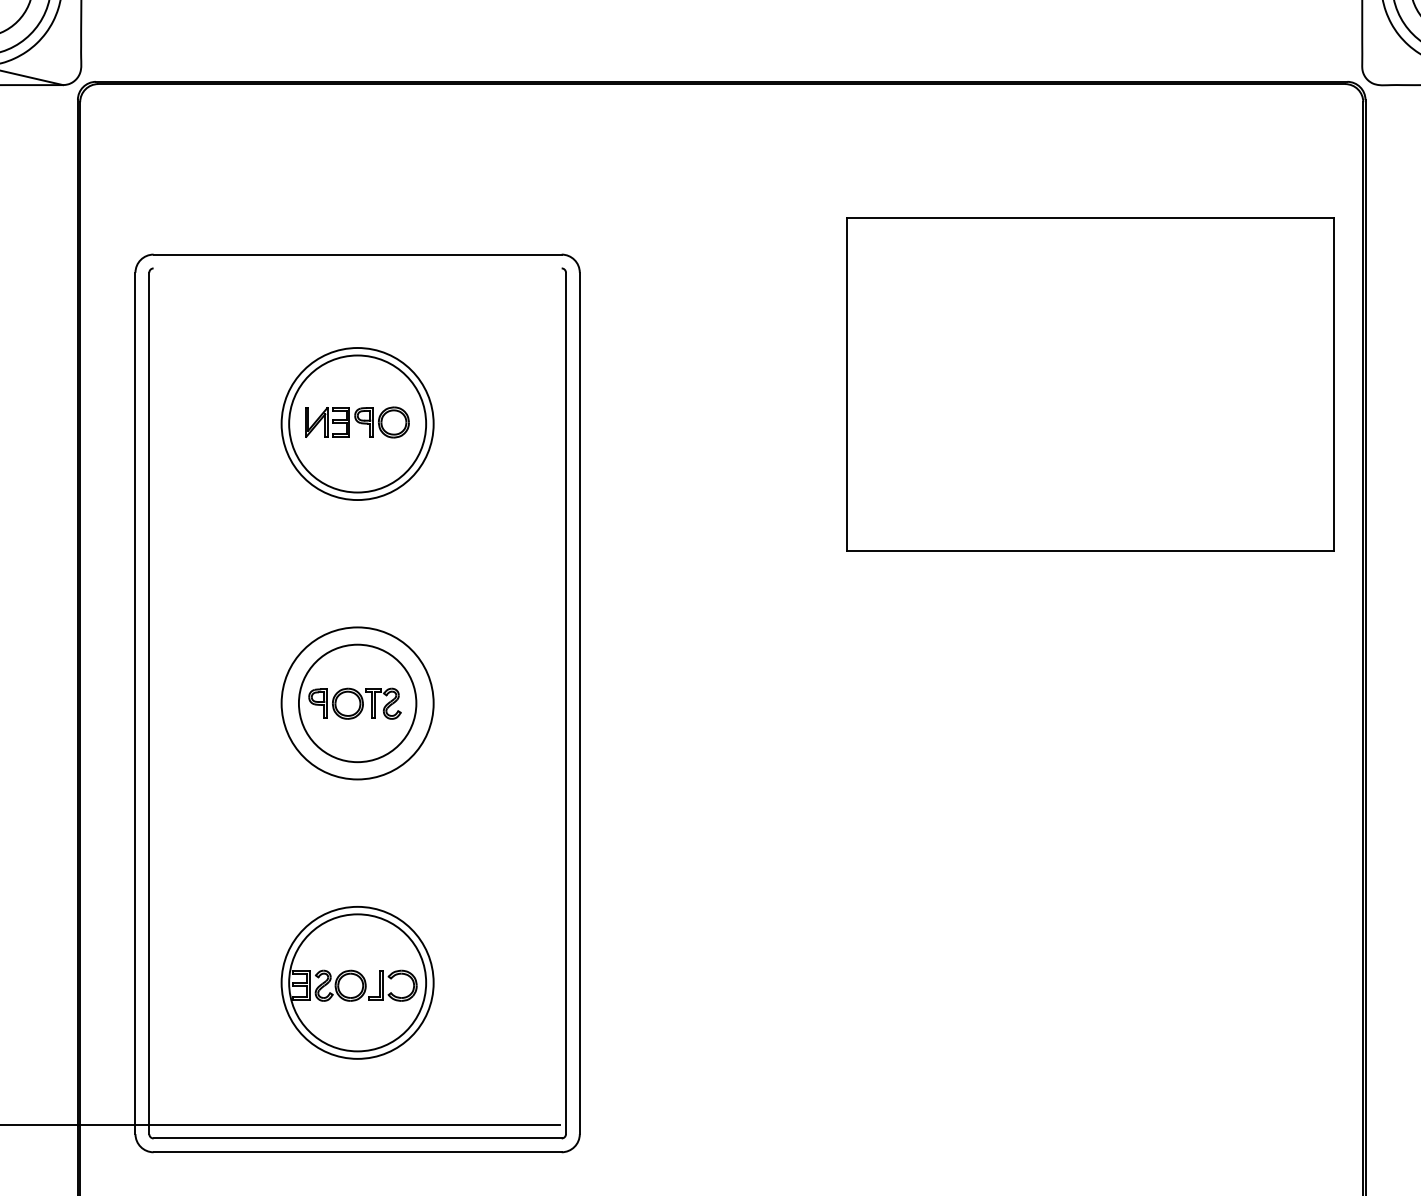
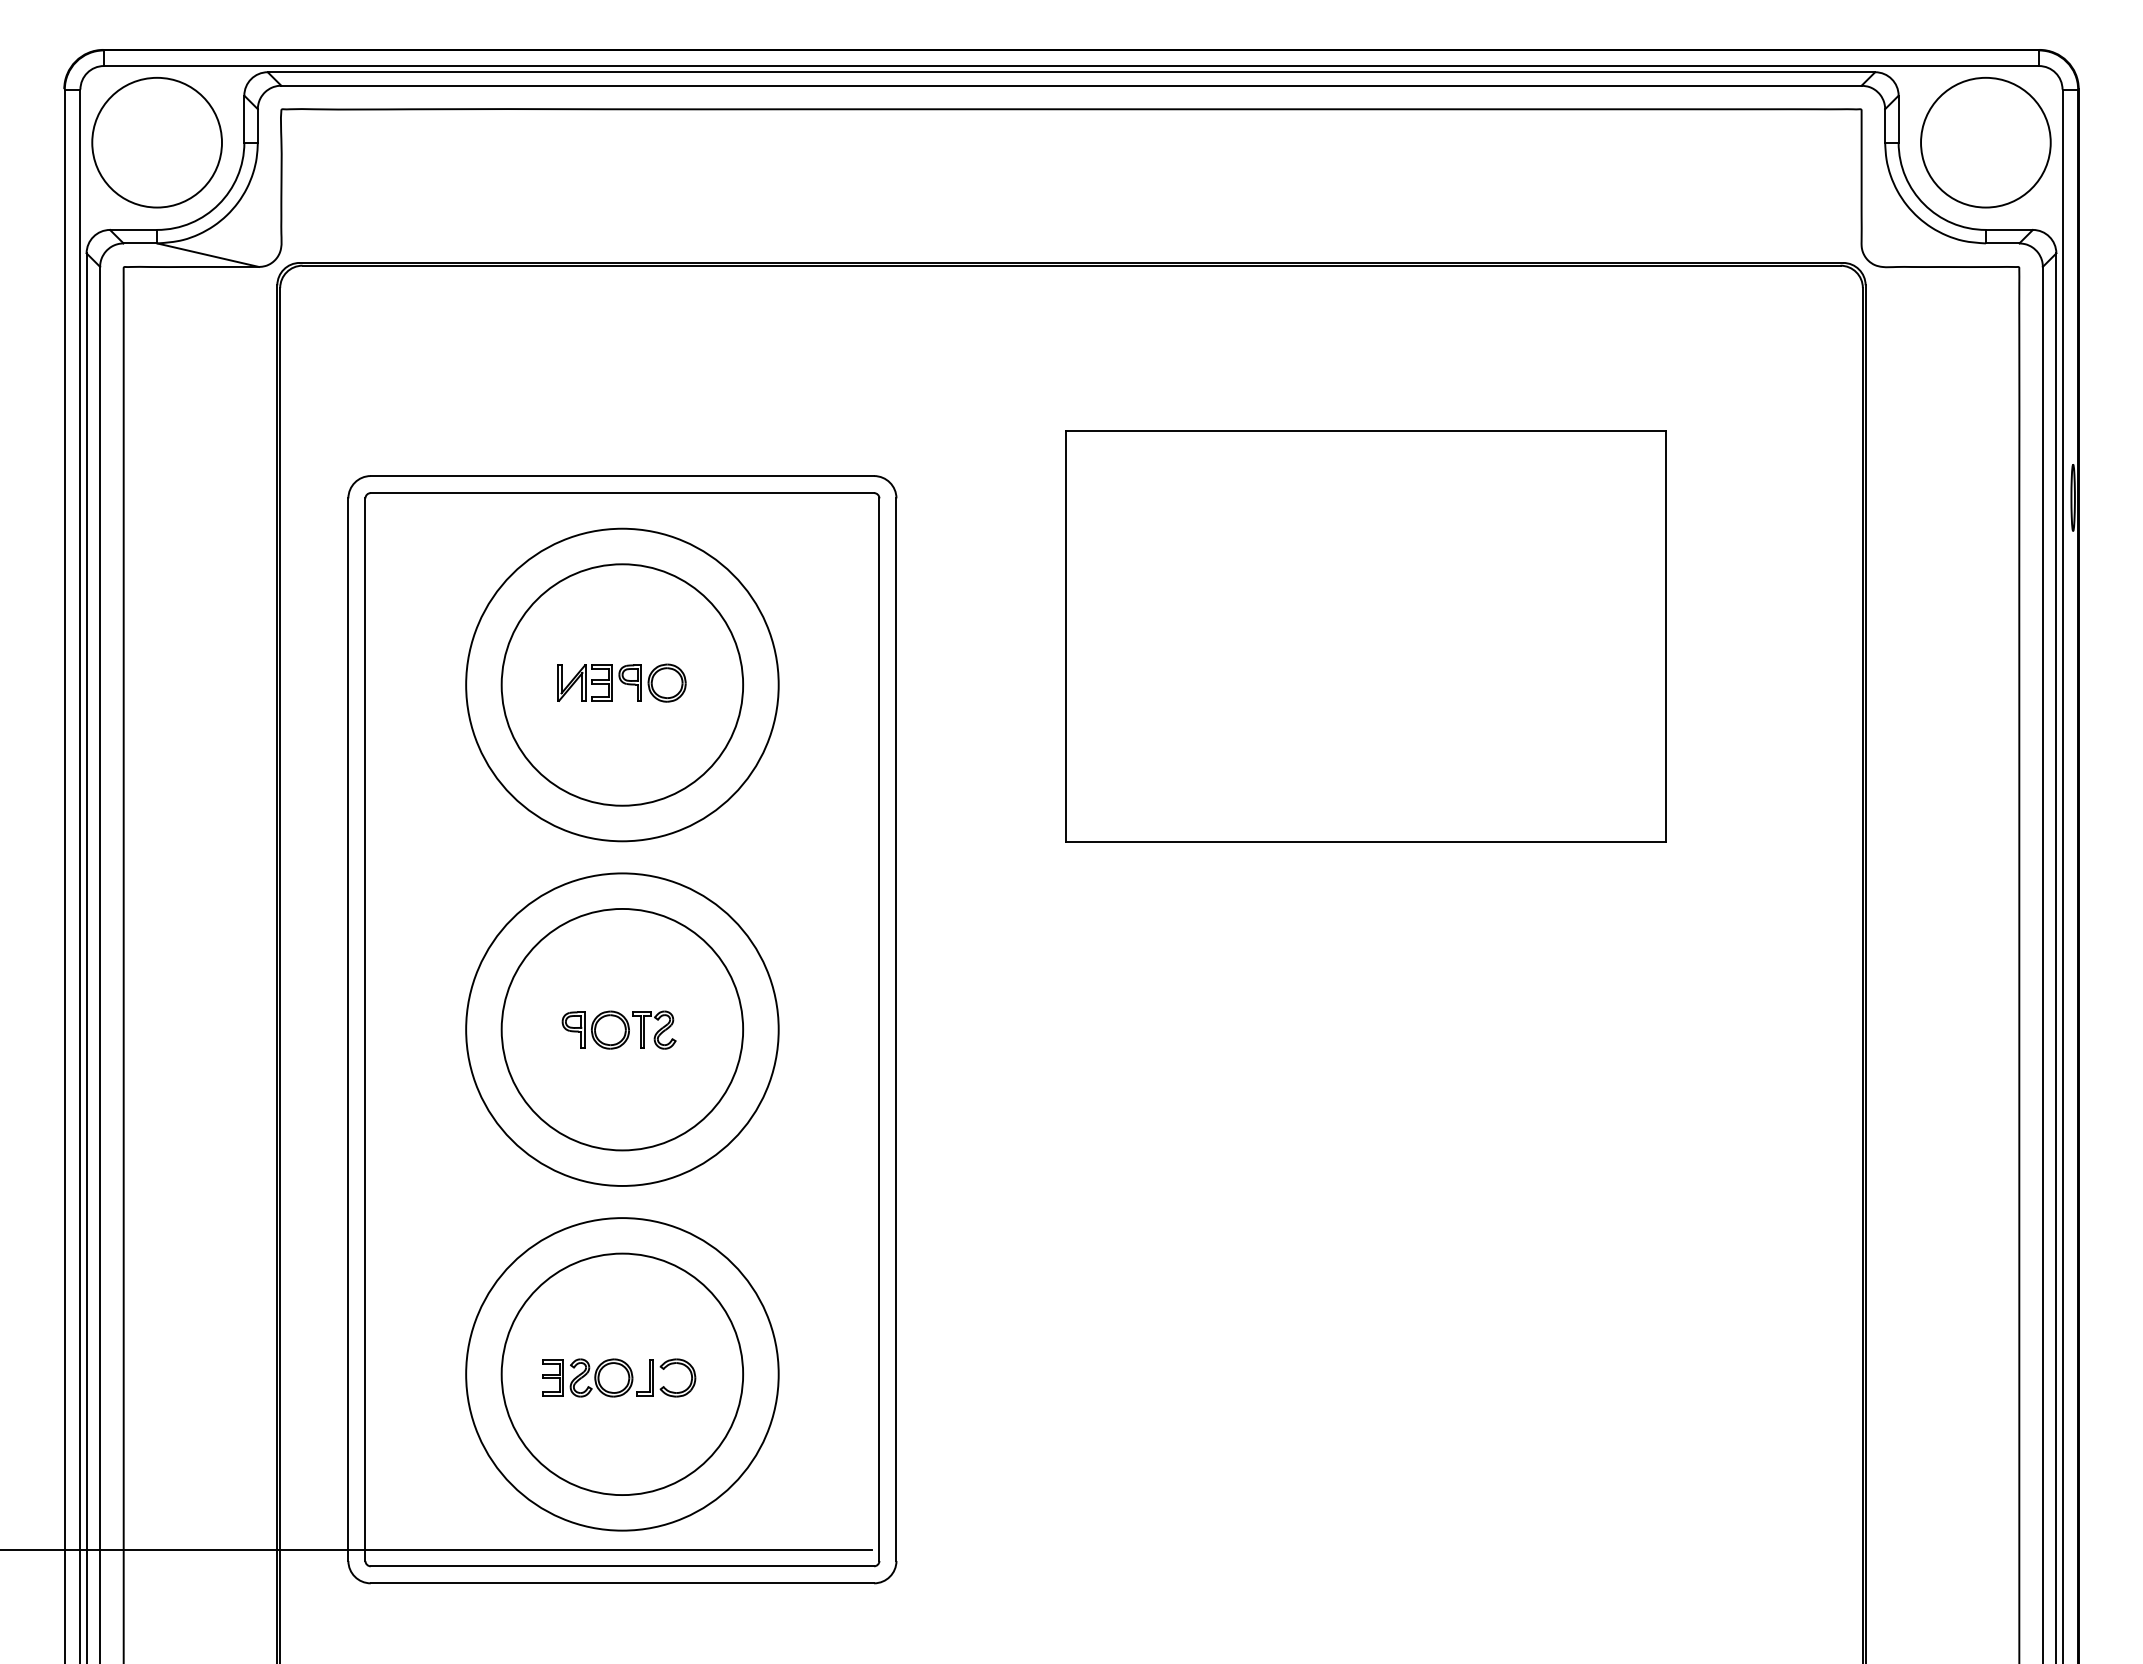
line: (357, 268) -> (622, 493), added
part: (1090, 384) -> (1365, 636), moved
circle: (357, 423) -> (622, 684), size x1.43
circle: (357, 423) -> (622, 684), size x1.67
circle: (357, 703) -> (622, 1029), size x1.67
circle: (357, 703) -> (622, 1029), size x1.67
circle: (357, 982) -> (622, 1374), size x1.43
circle: (357, 982) -> (622, 1374), size x1.67

